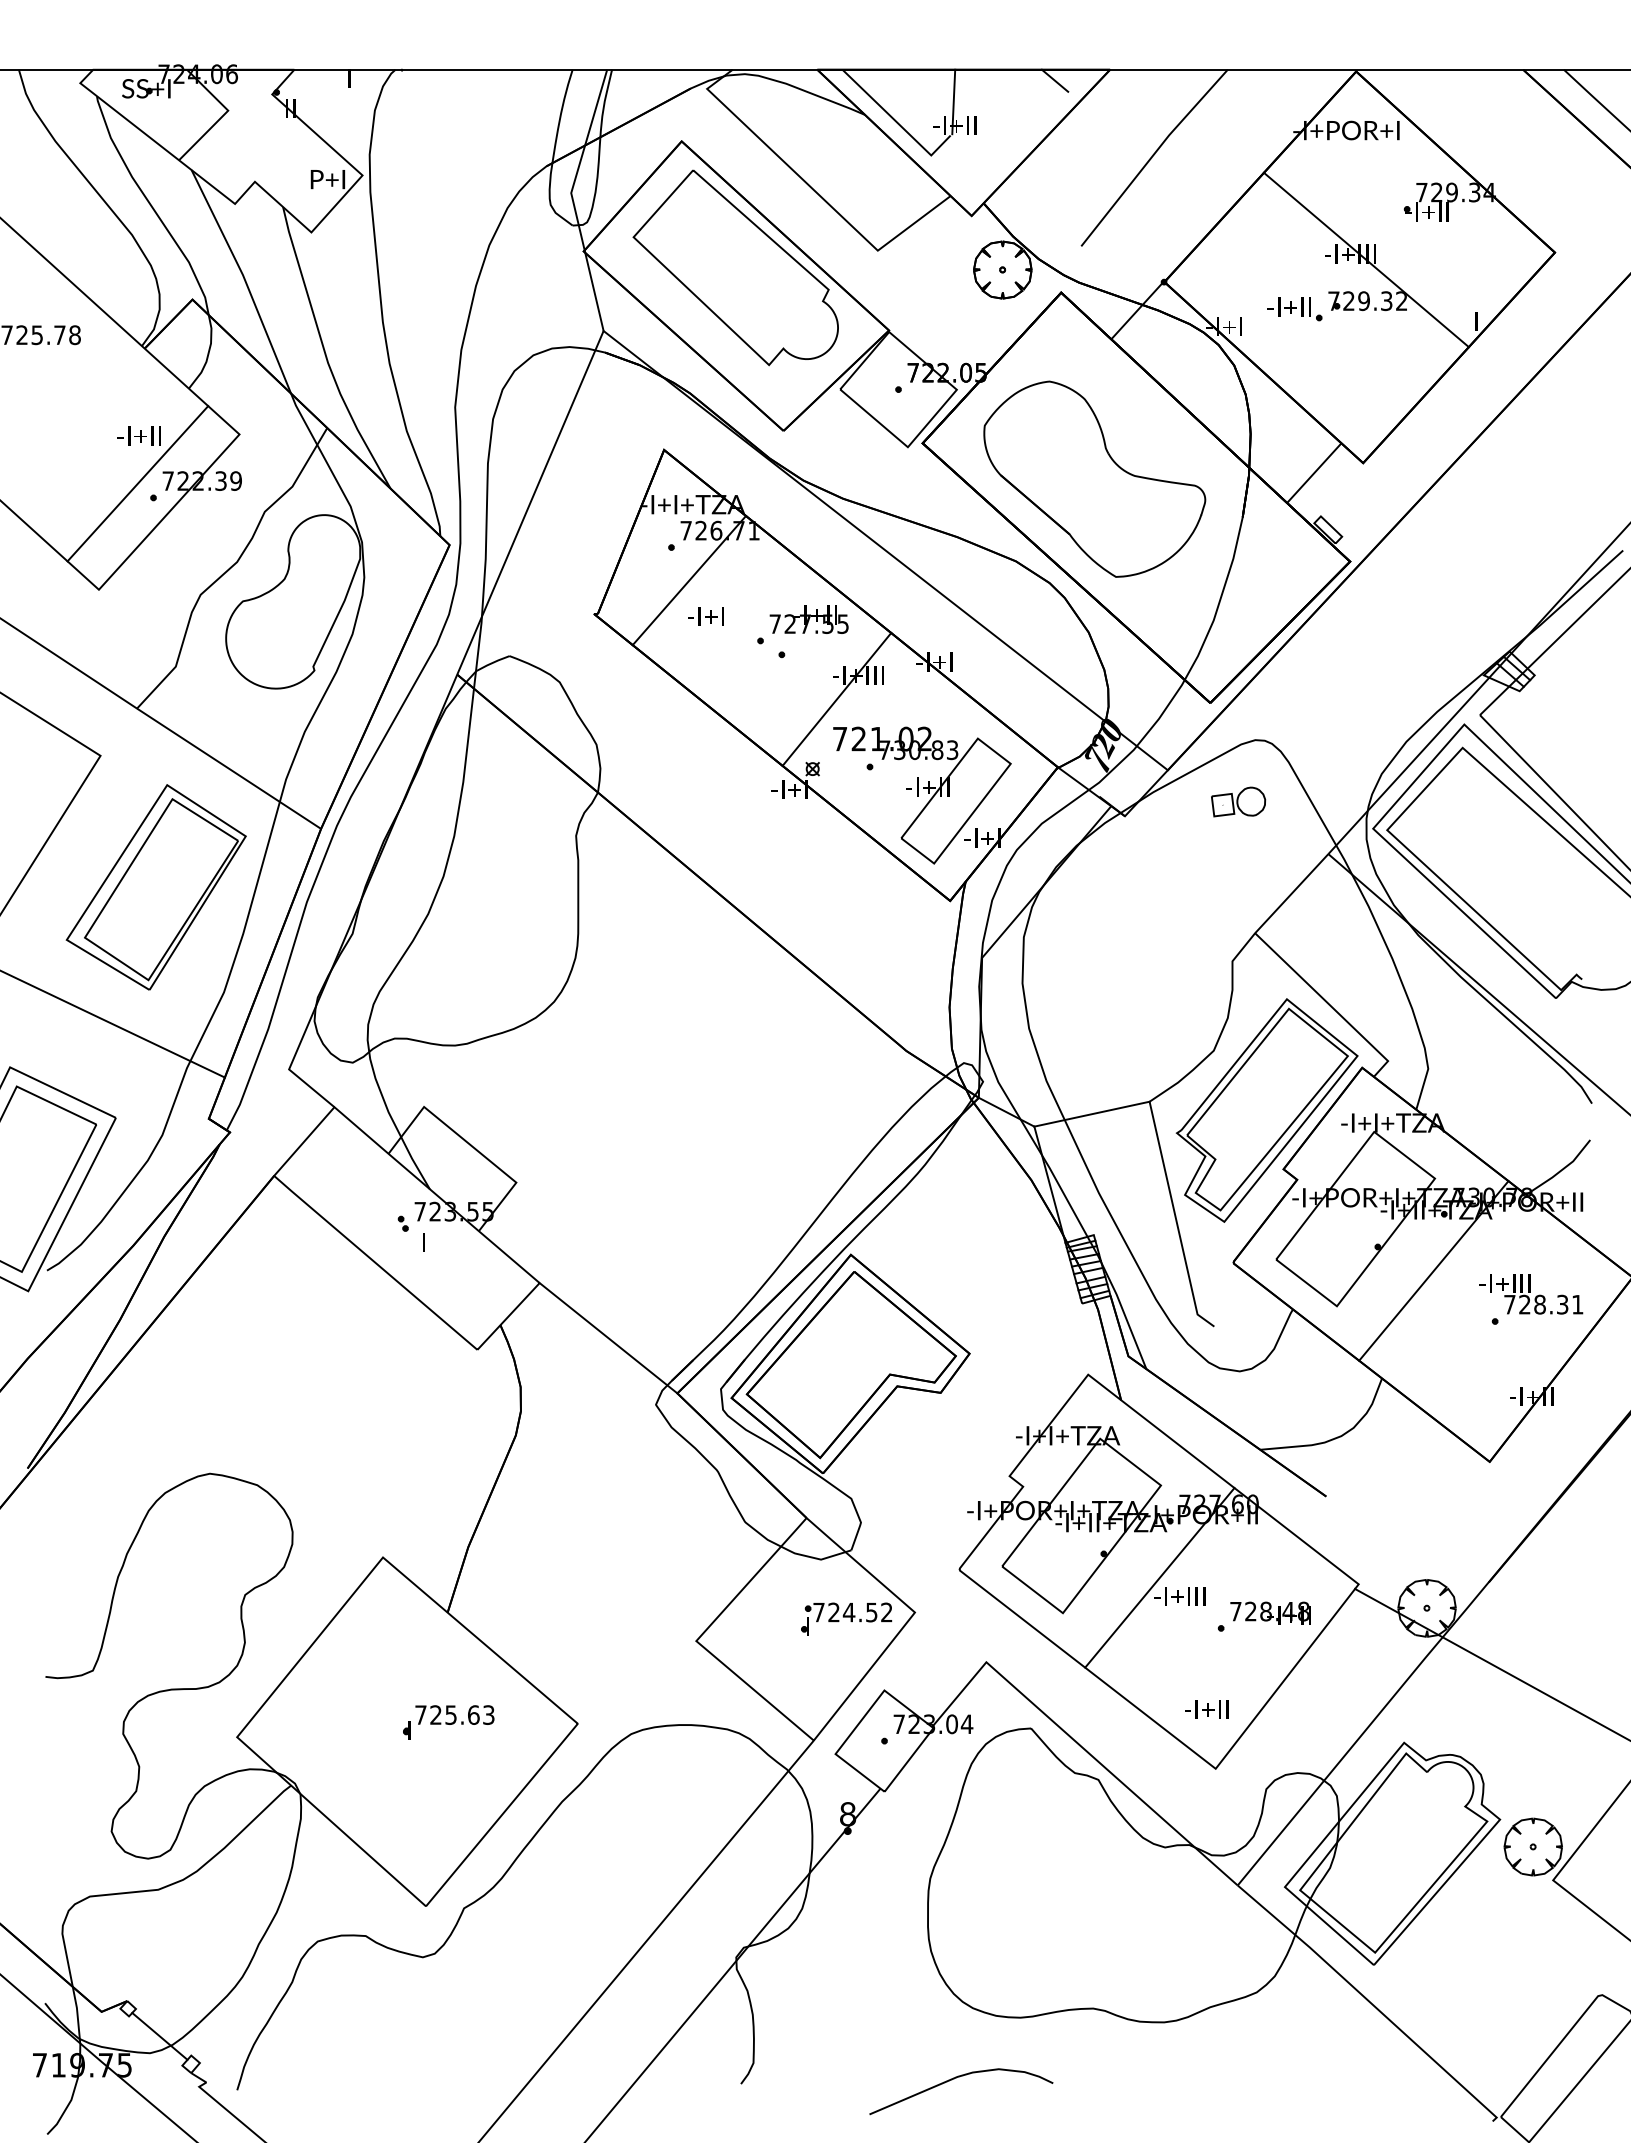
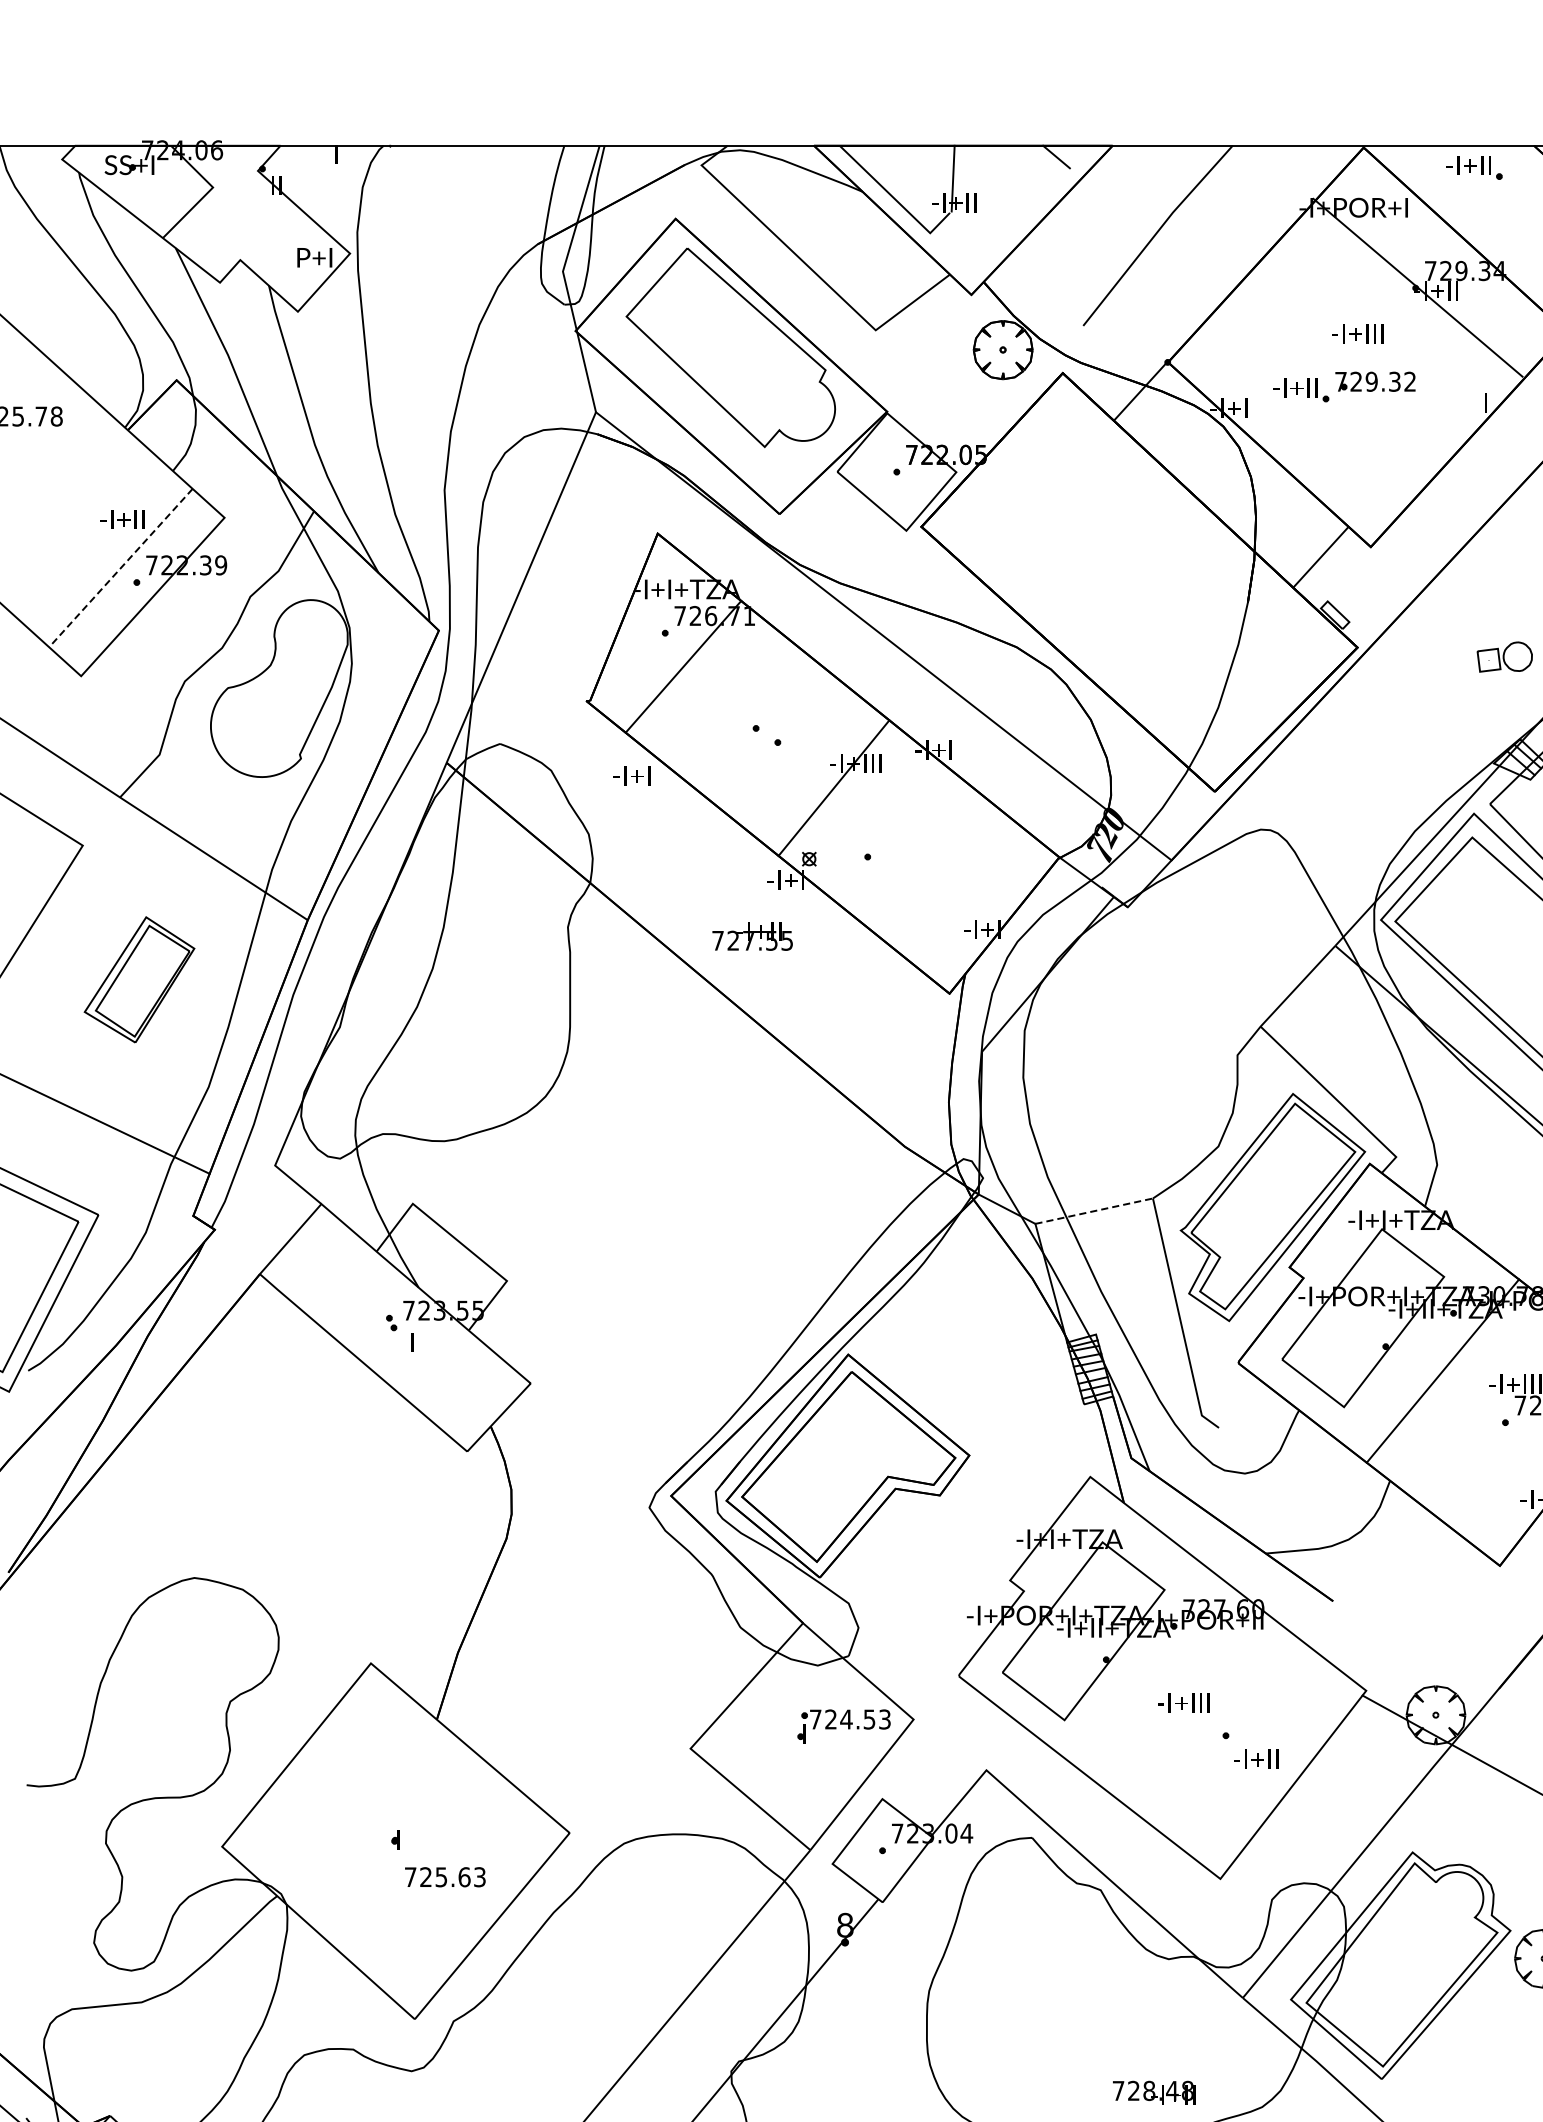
part: (1464, 91) -> (1474, 167), added
line: (1365, 259) -> (1417, 287), moved
part: (1094, 478) -> (1096, 562), removed
line: (137, 483) -> (120, 567), solid -> dashed
text: (705, 616) -> (631, 775), moved
text: (808, 619) -> (751, 936), moved
part: (922, 795) -> (921, 886), removed
part: (1238, 801) -> (1504, 656), moved
part: (155, 887) -> (138, 979), size x0.6
line: (1092, 1114) -> (1094, 1211), solid -> dashed
line: (608, 1338) -> (600, 1440), removed
line: (1159, 1577) -> (1163, 1683), removed
text: (886, 1612) -> (884, 1719), 724.52 -> 724.53
text: (1270, 1612) -> (1153, 2091), moved
text: (1206, 1709) -> (1255, 1759), moved
text: (454, 1714) -> (444, 1876), moved

